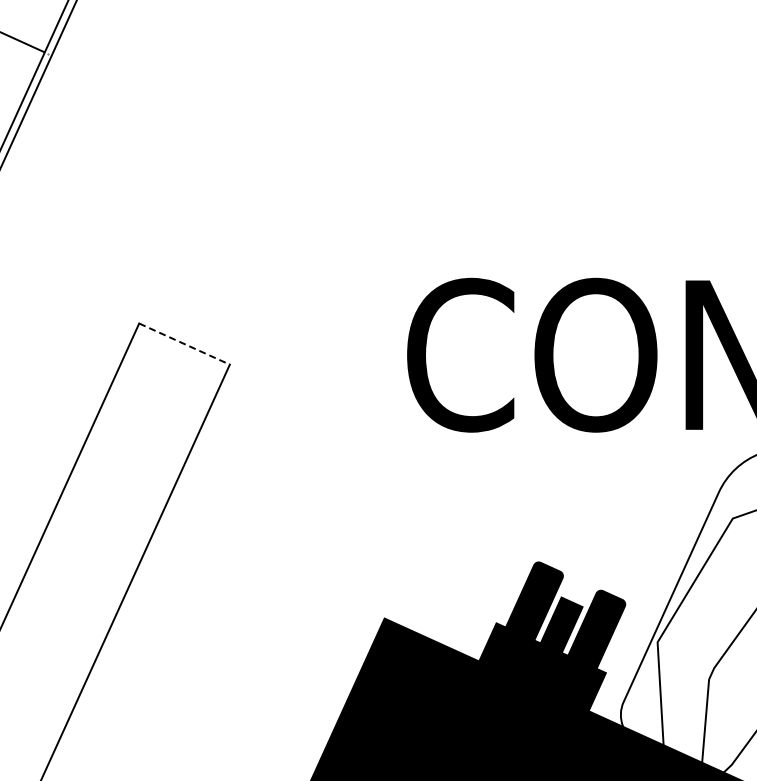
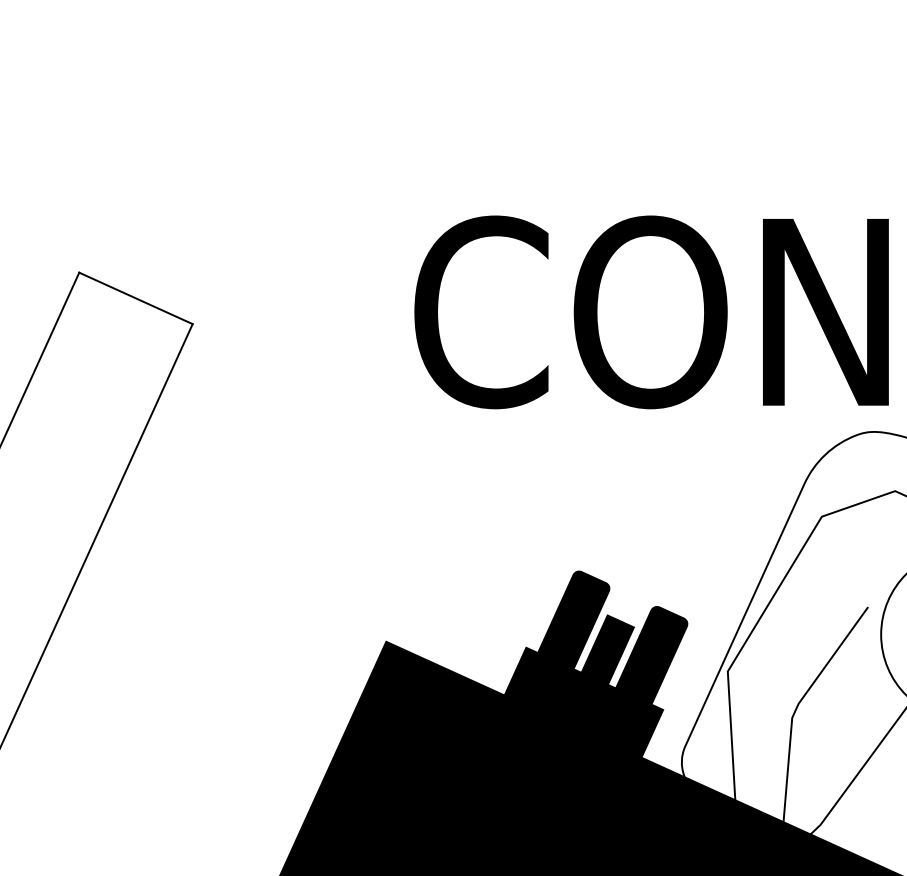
line: (184, 344) -> (135, 298), dashed -> solid

